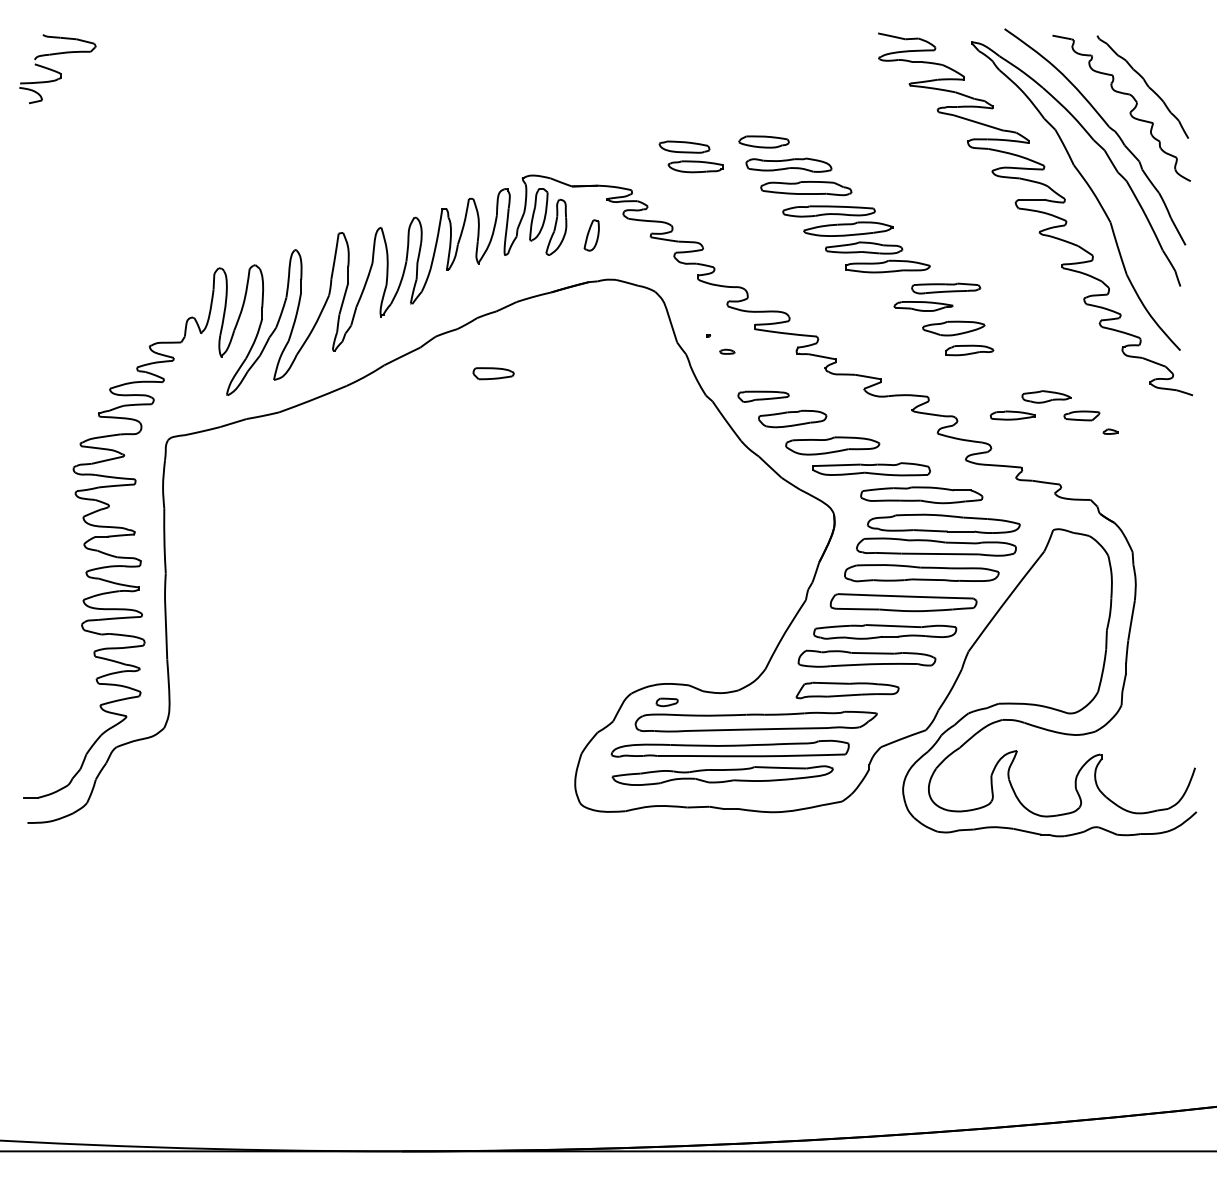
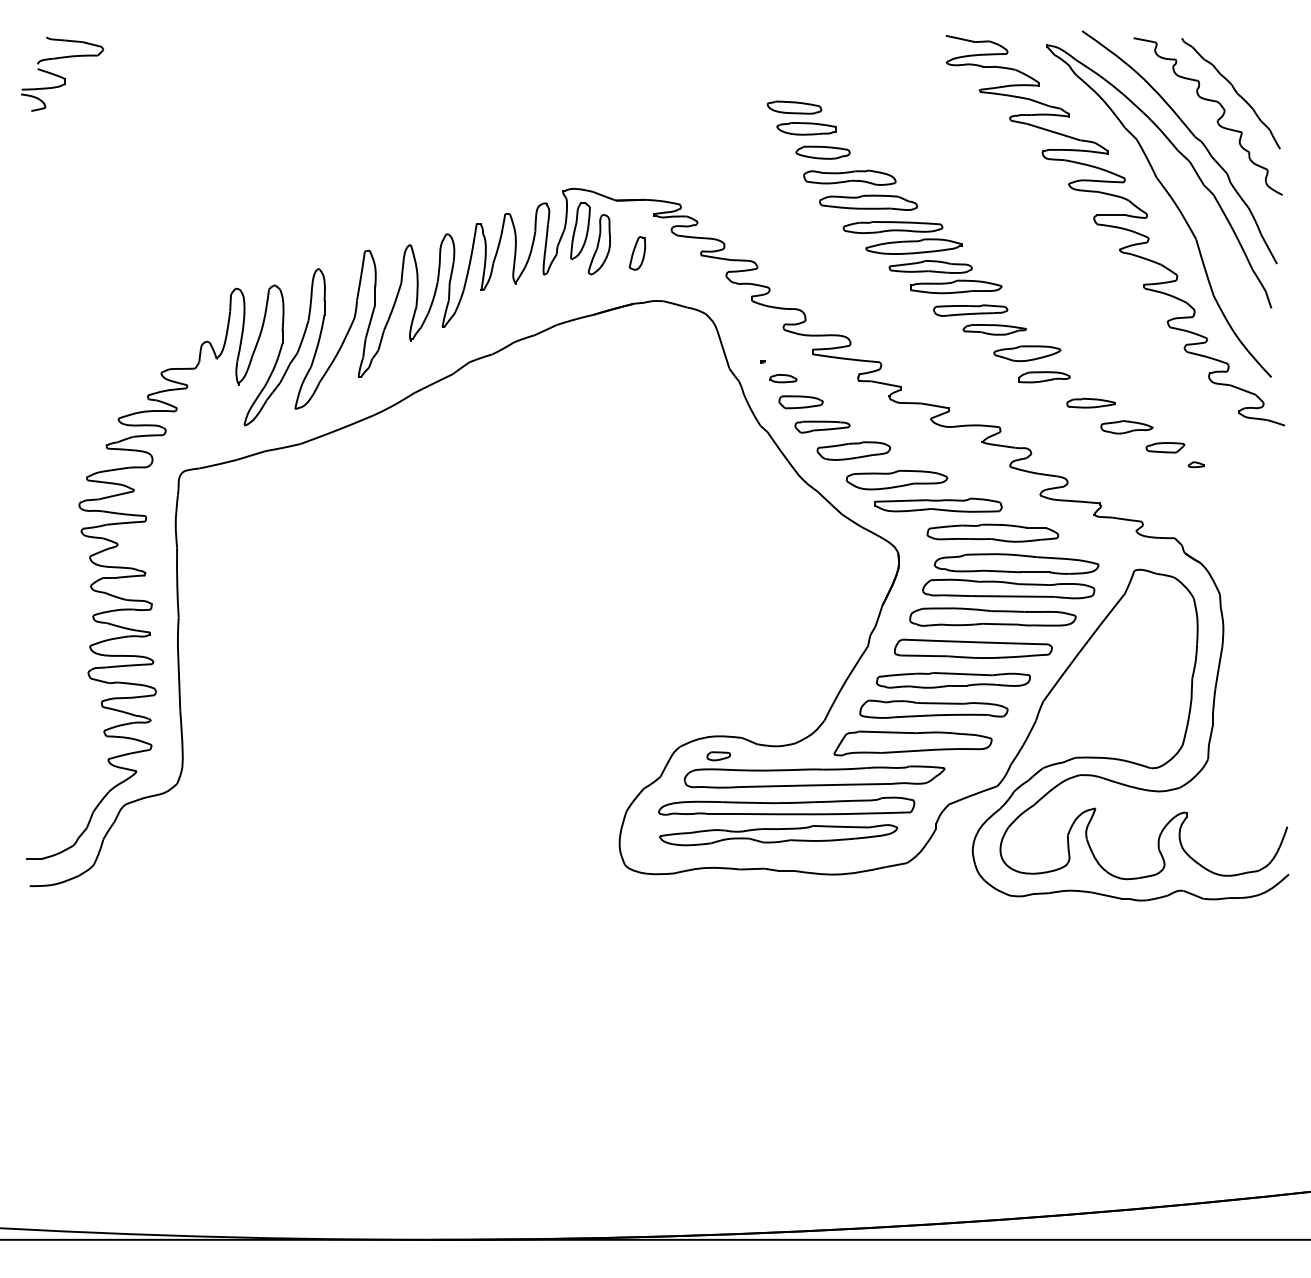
part: (690, 156) -> (800, 117), moved
part: (946, 288) -> (971, 310), moved
part: (727, 351) -> (783, 378), size x1.67
part: (493, 373) -> (800, 402), moved
part: (1012, 415) -> (1090, 403), moved
part: (847, 690) -> (912, 743), size x1.43

